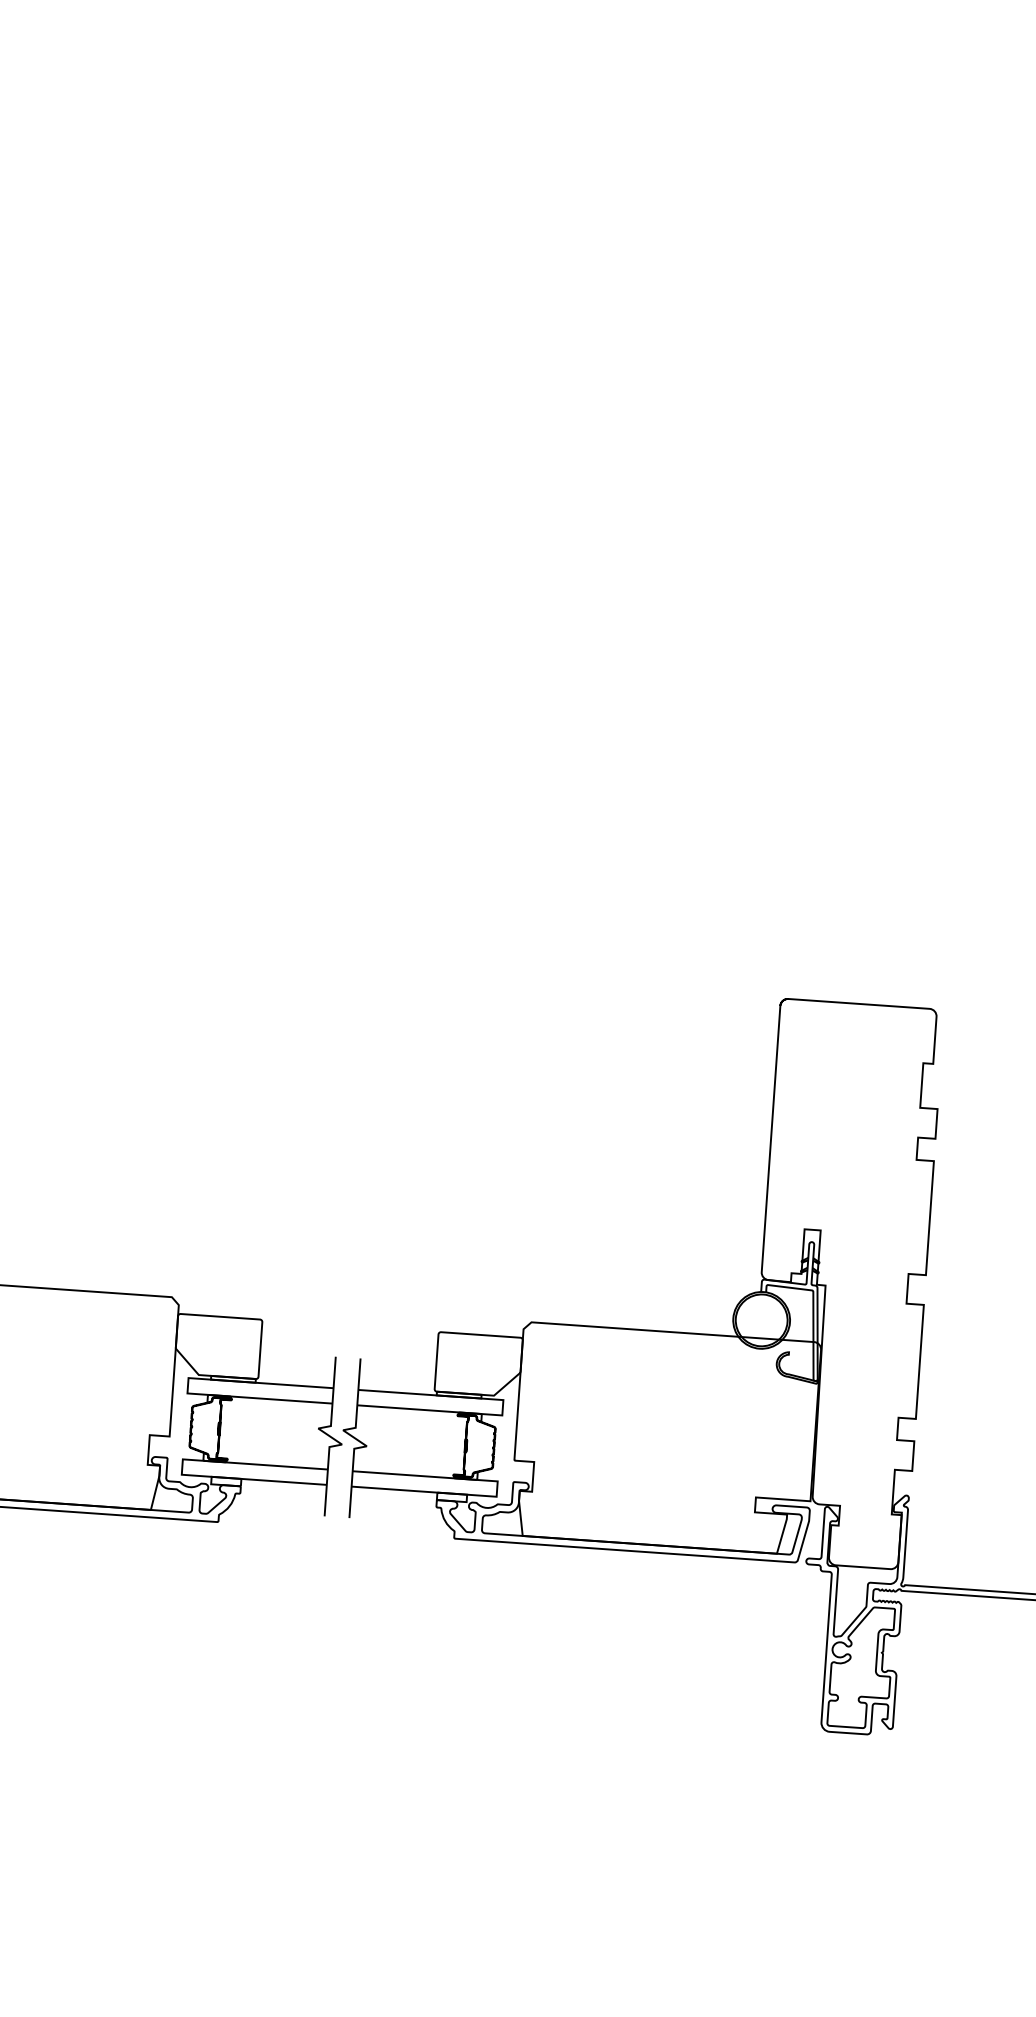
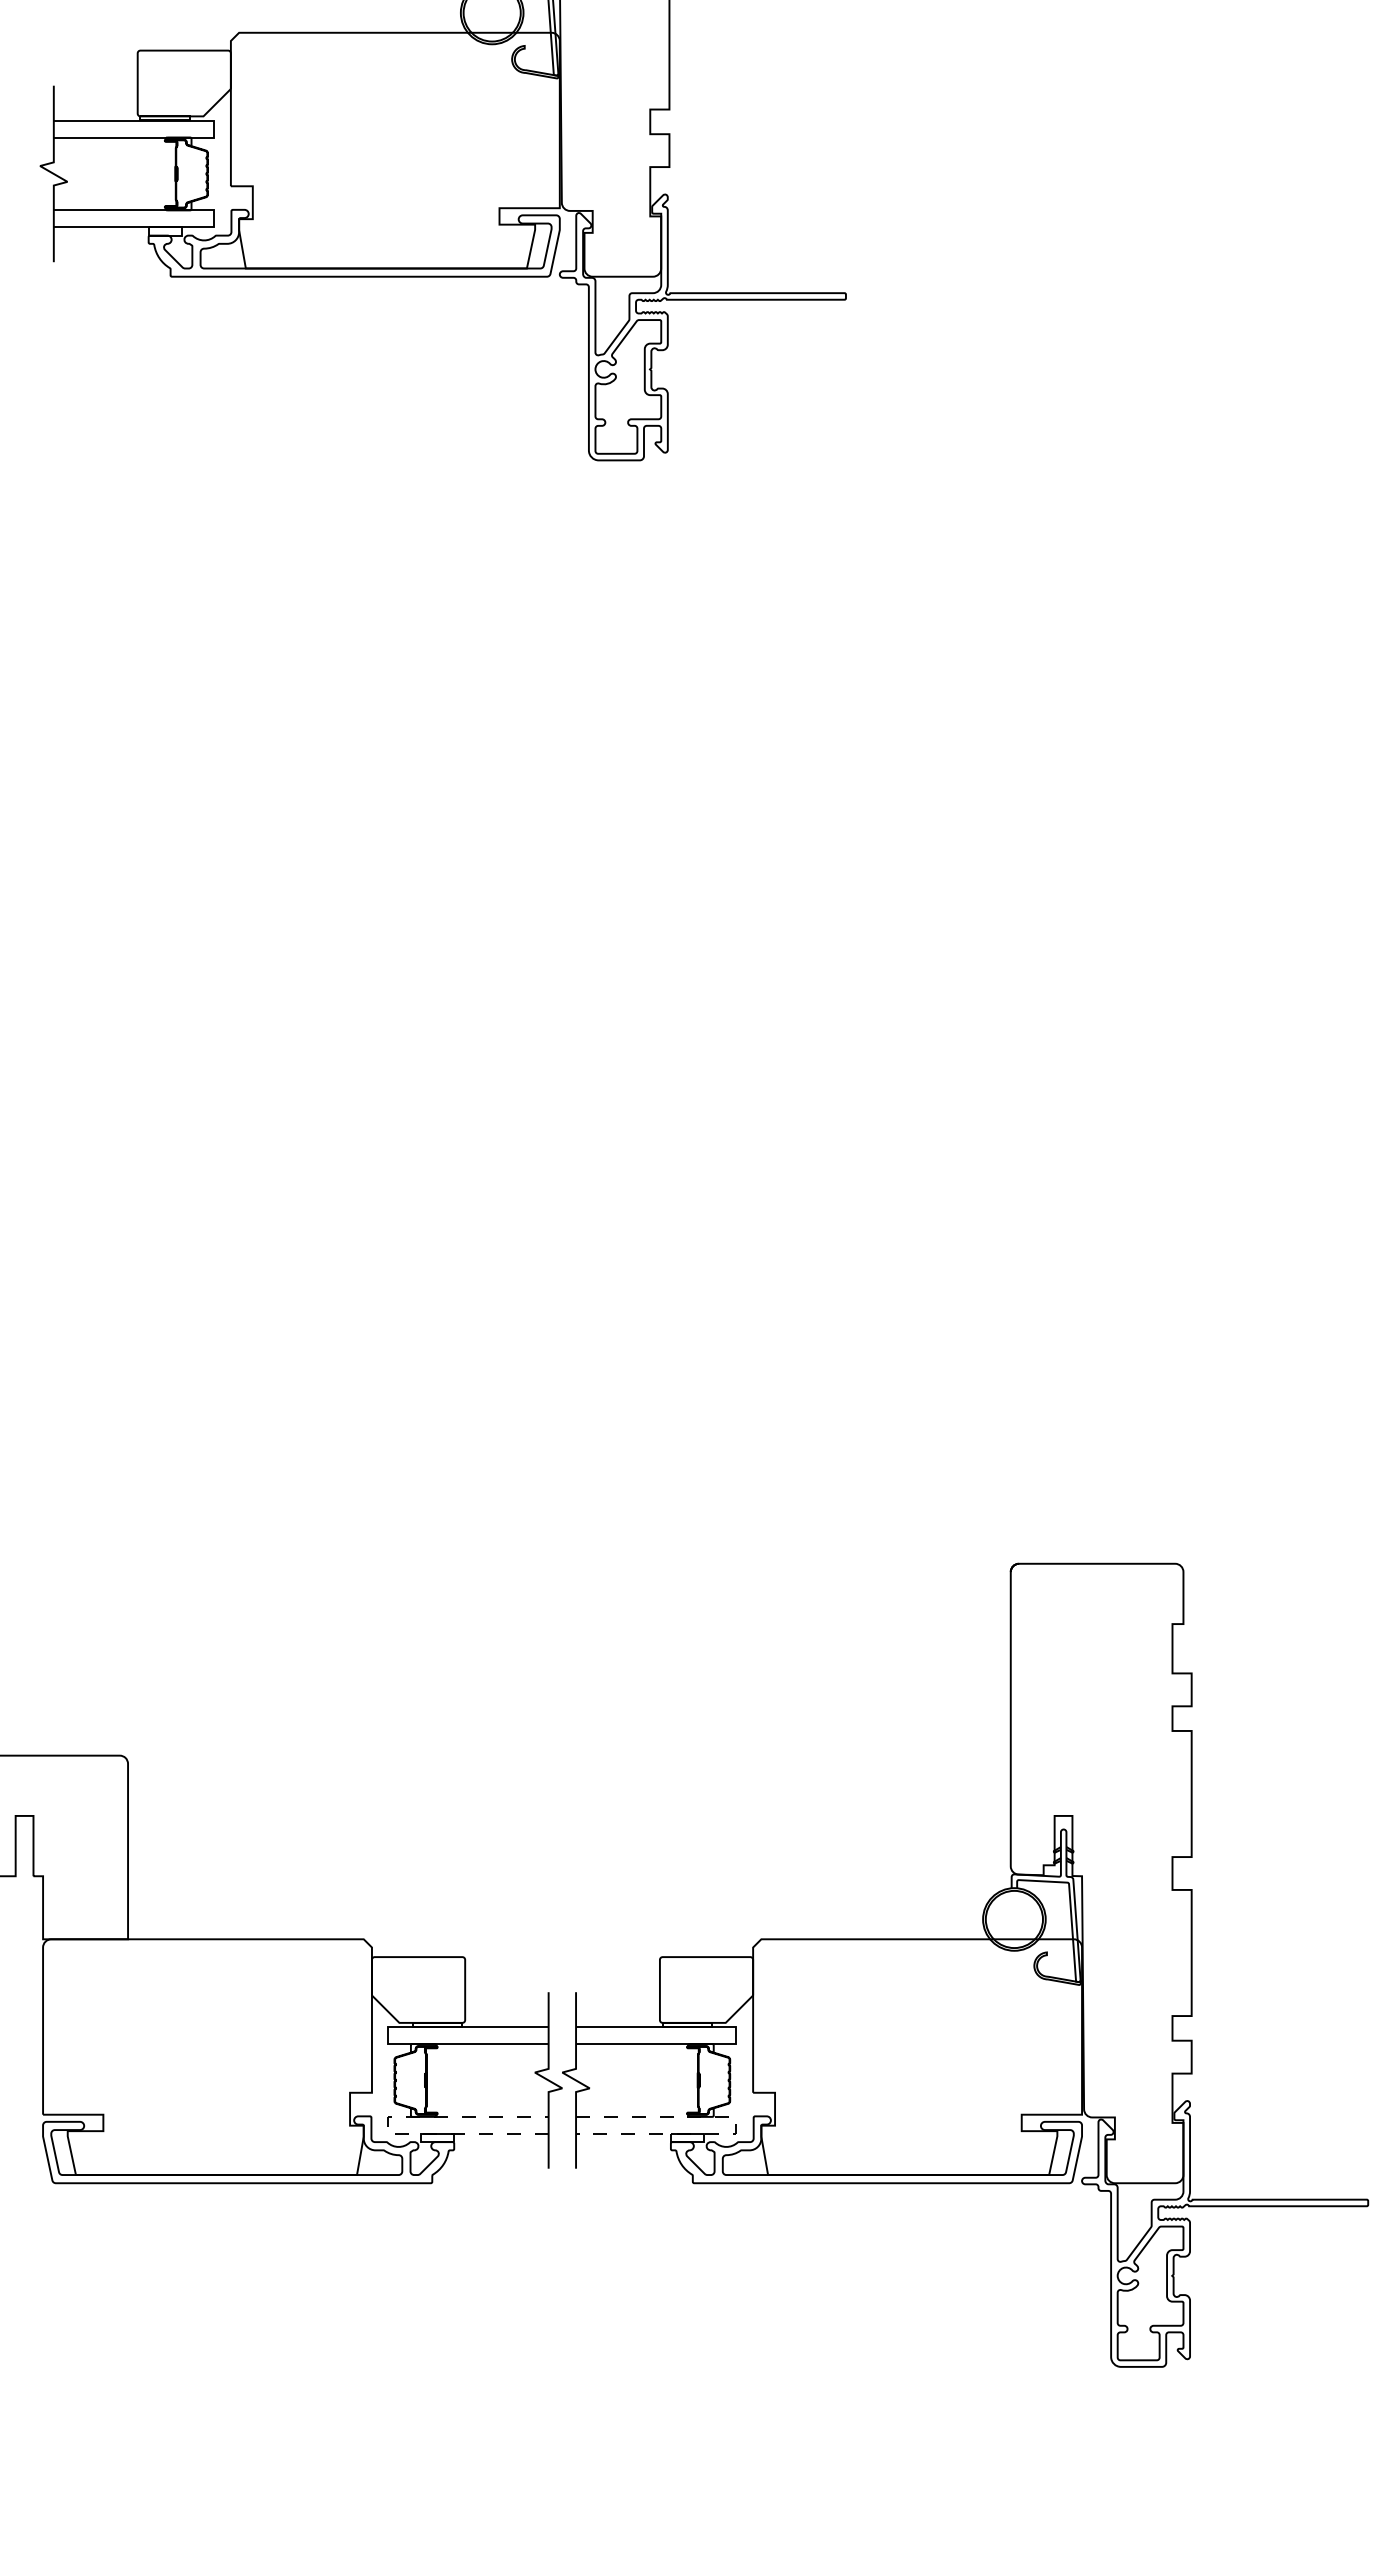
line: (182, 1466) -> (388, 2124), solid -> dashed
line: (497, 1489) -> (736, 2125), solid -> dashed

